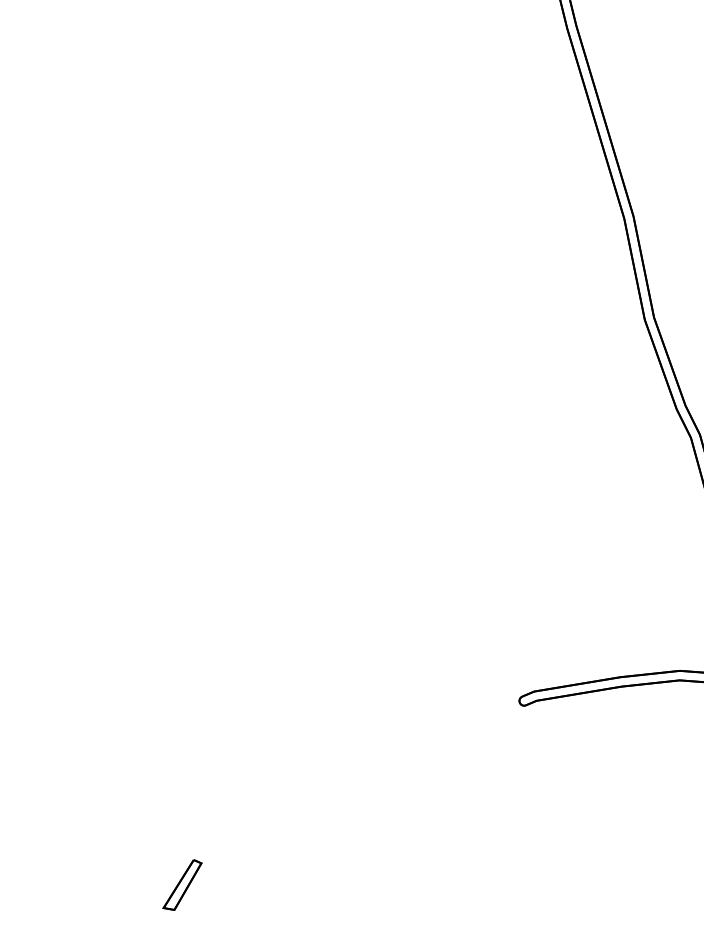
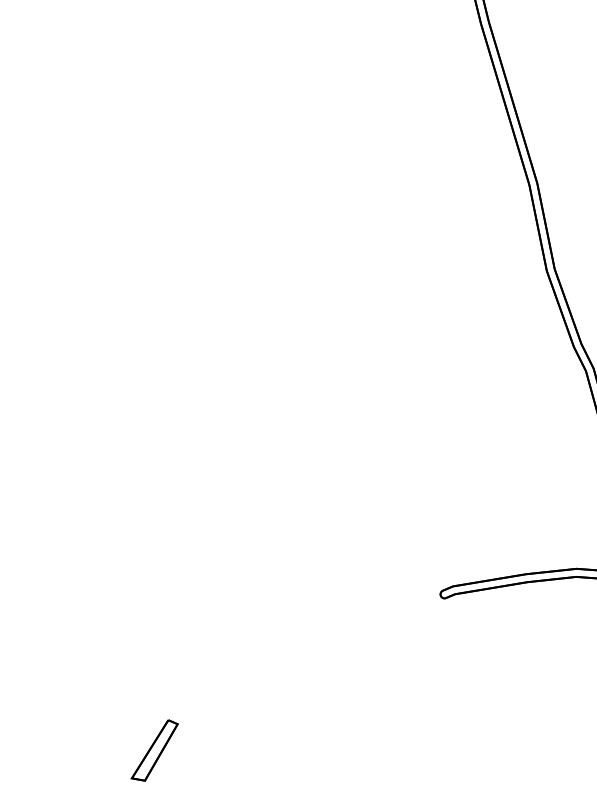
part: (182, 884) -> (154, 750), size x1.43

